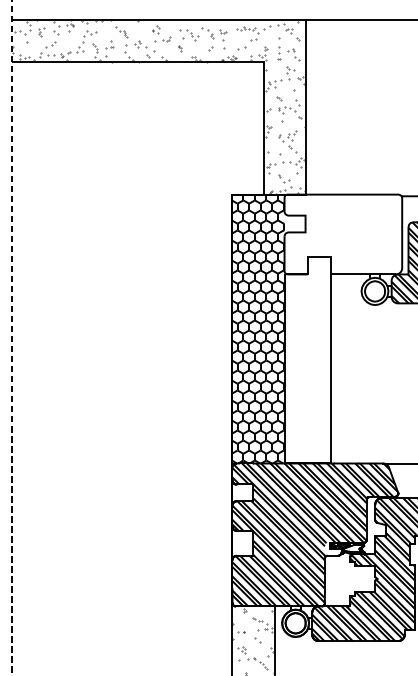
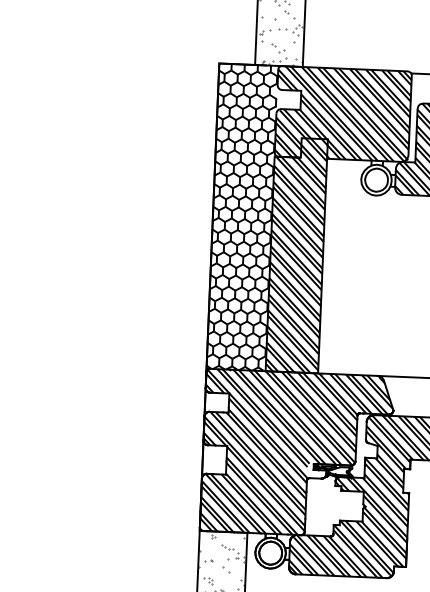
hatch: (343, 328) -> (338, 220), added

